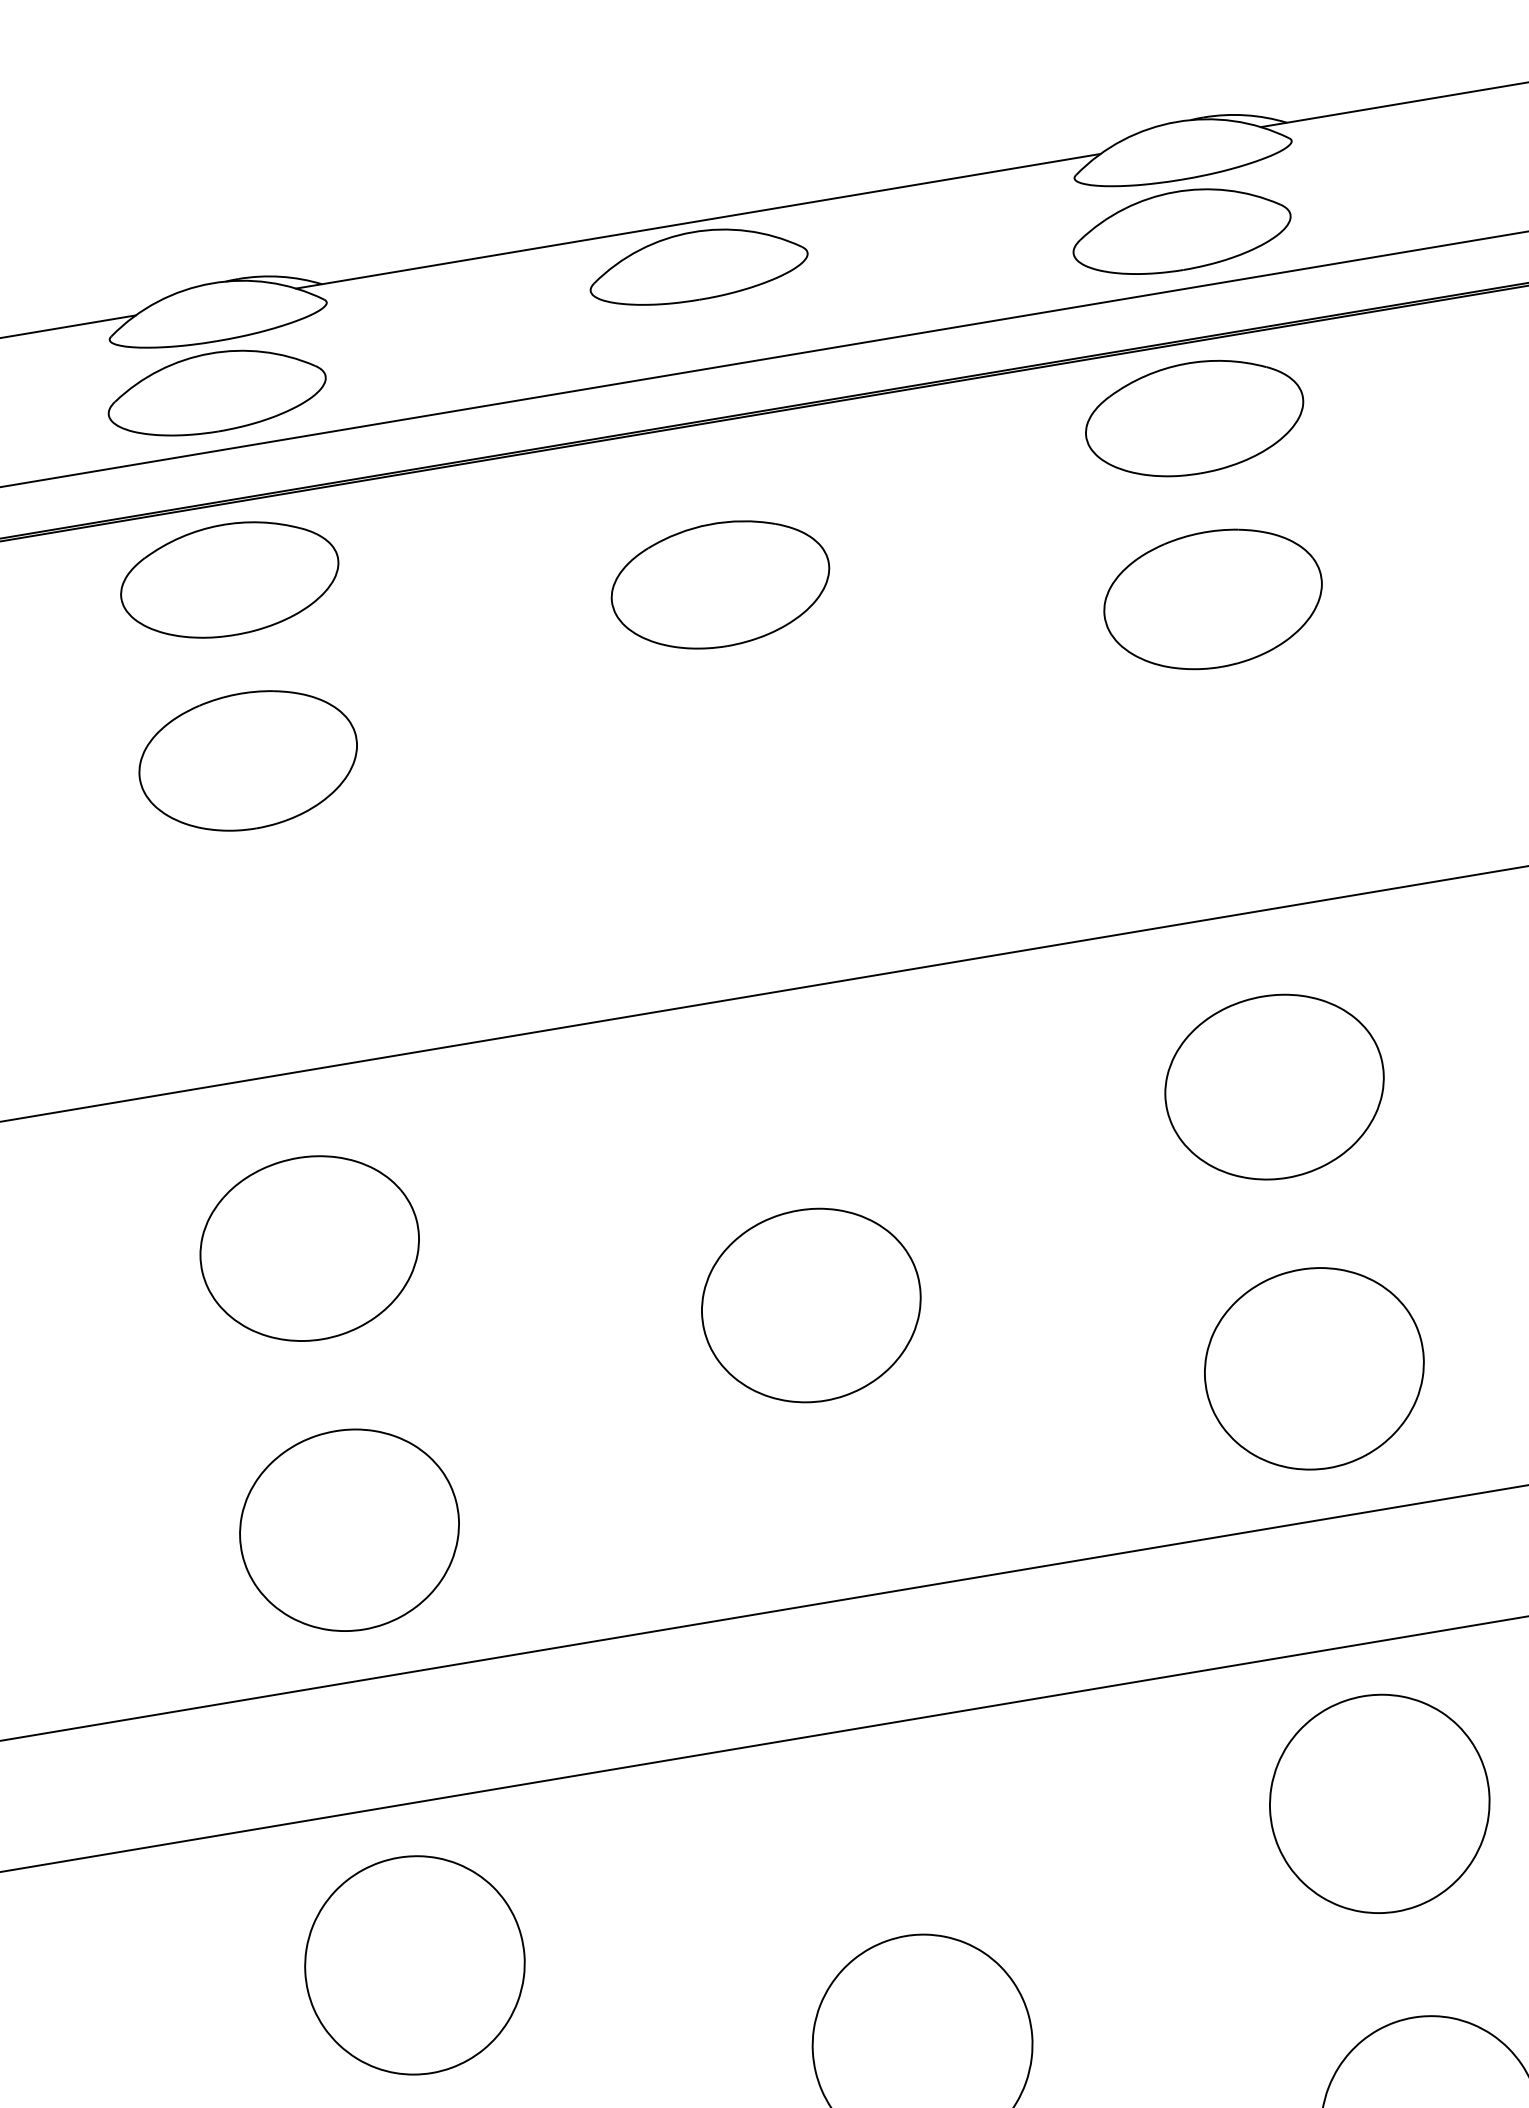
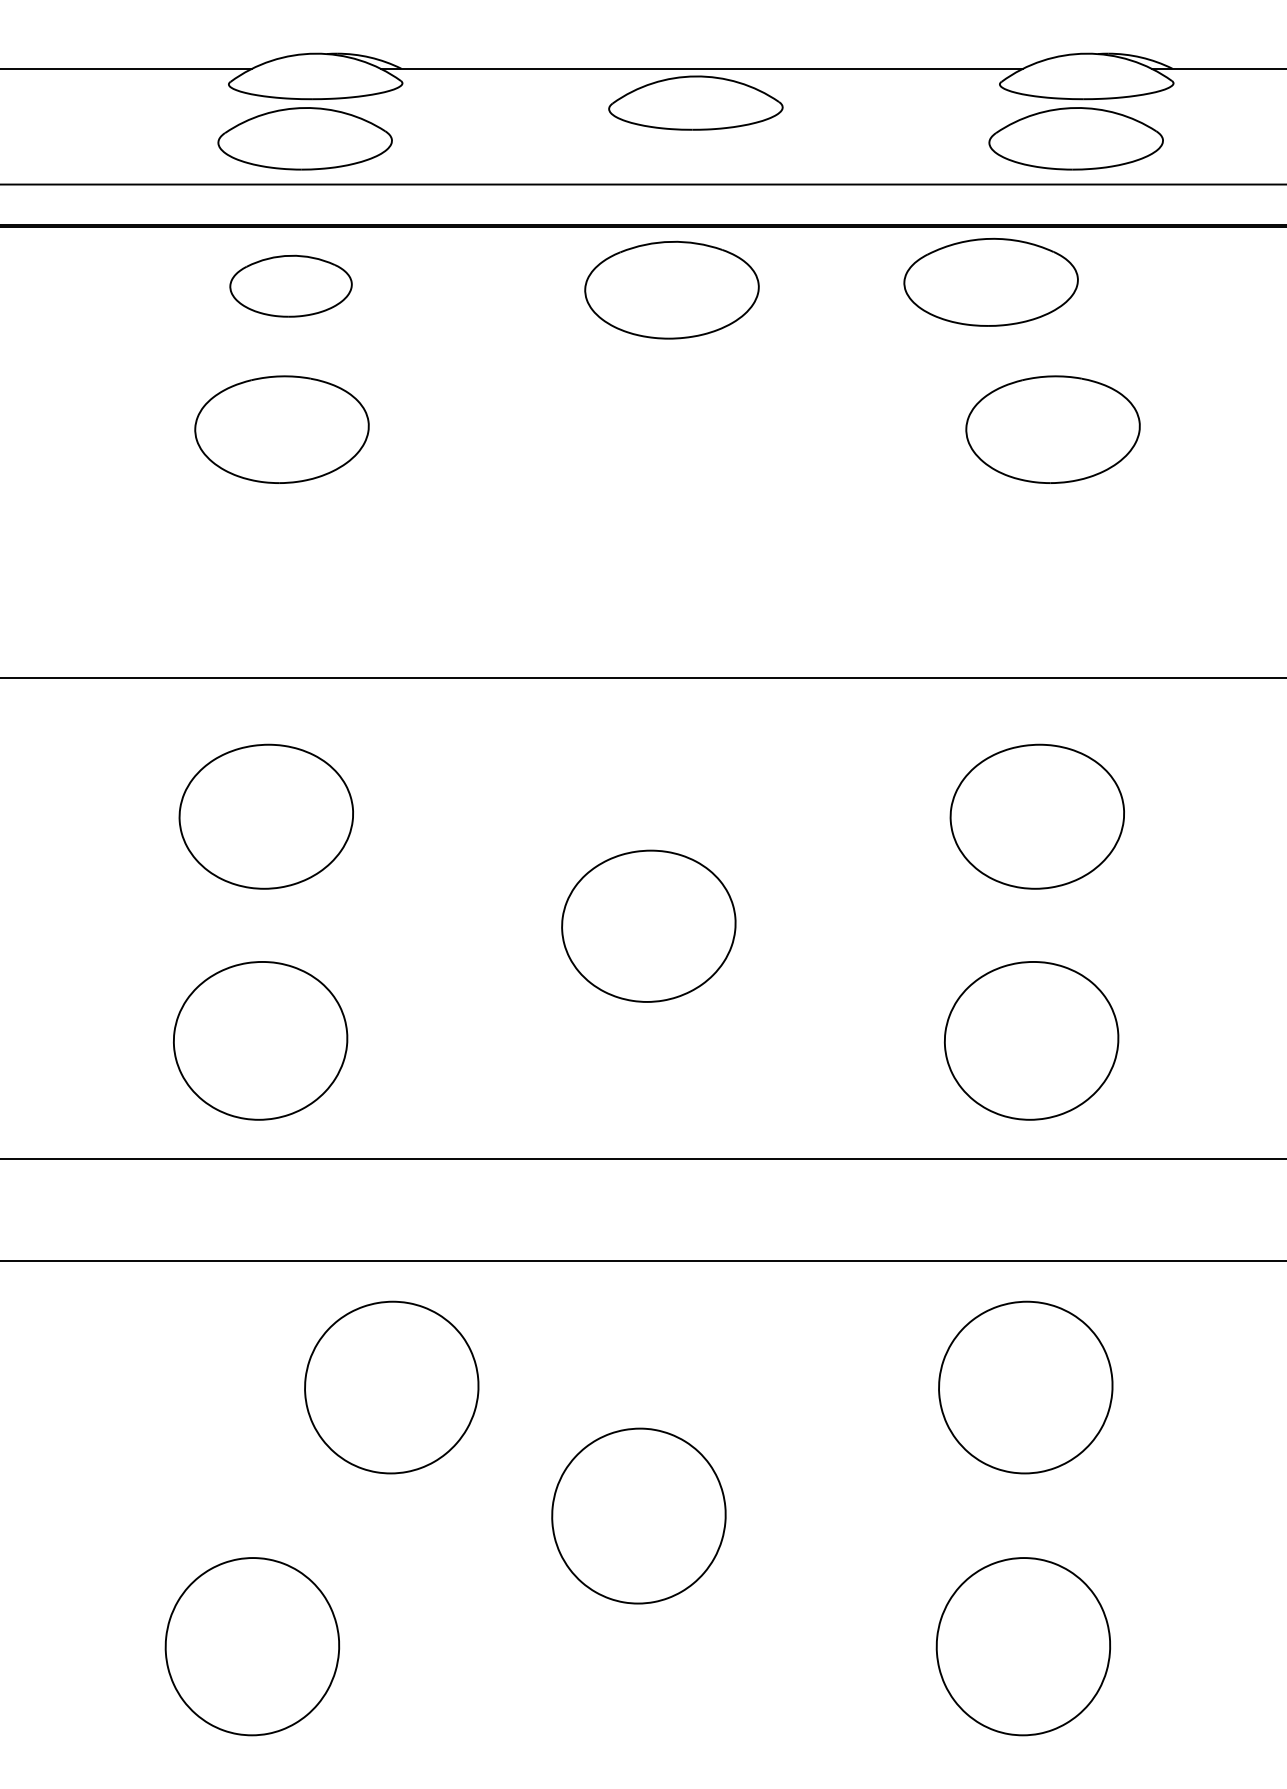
part: (1193, 417) -> (990, 281), moved
part: (228, 578) -> (290, 285), size x0.7
part: (719, 584) -> (671, 289), moved
part: (414, 1965) -> (391, 1387), moved

